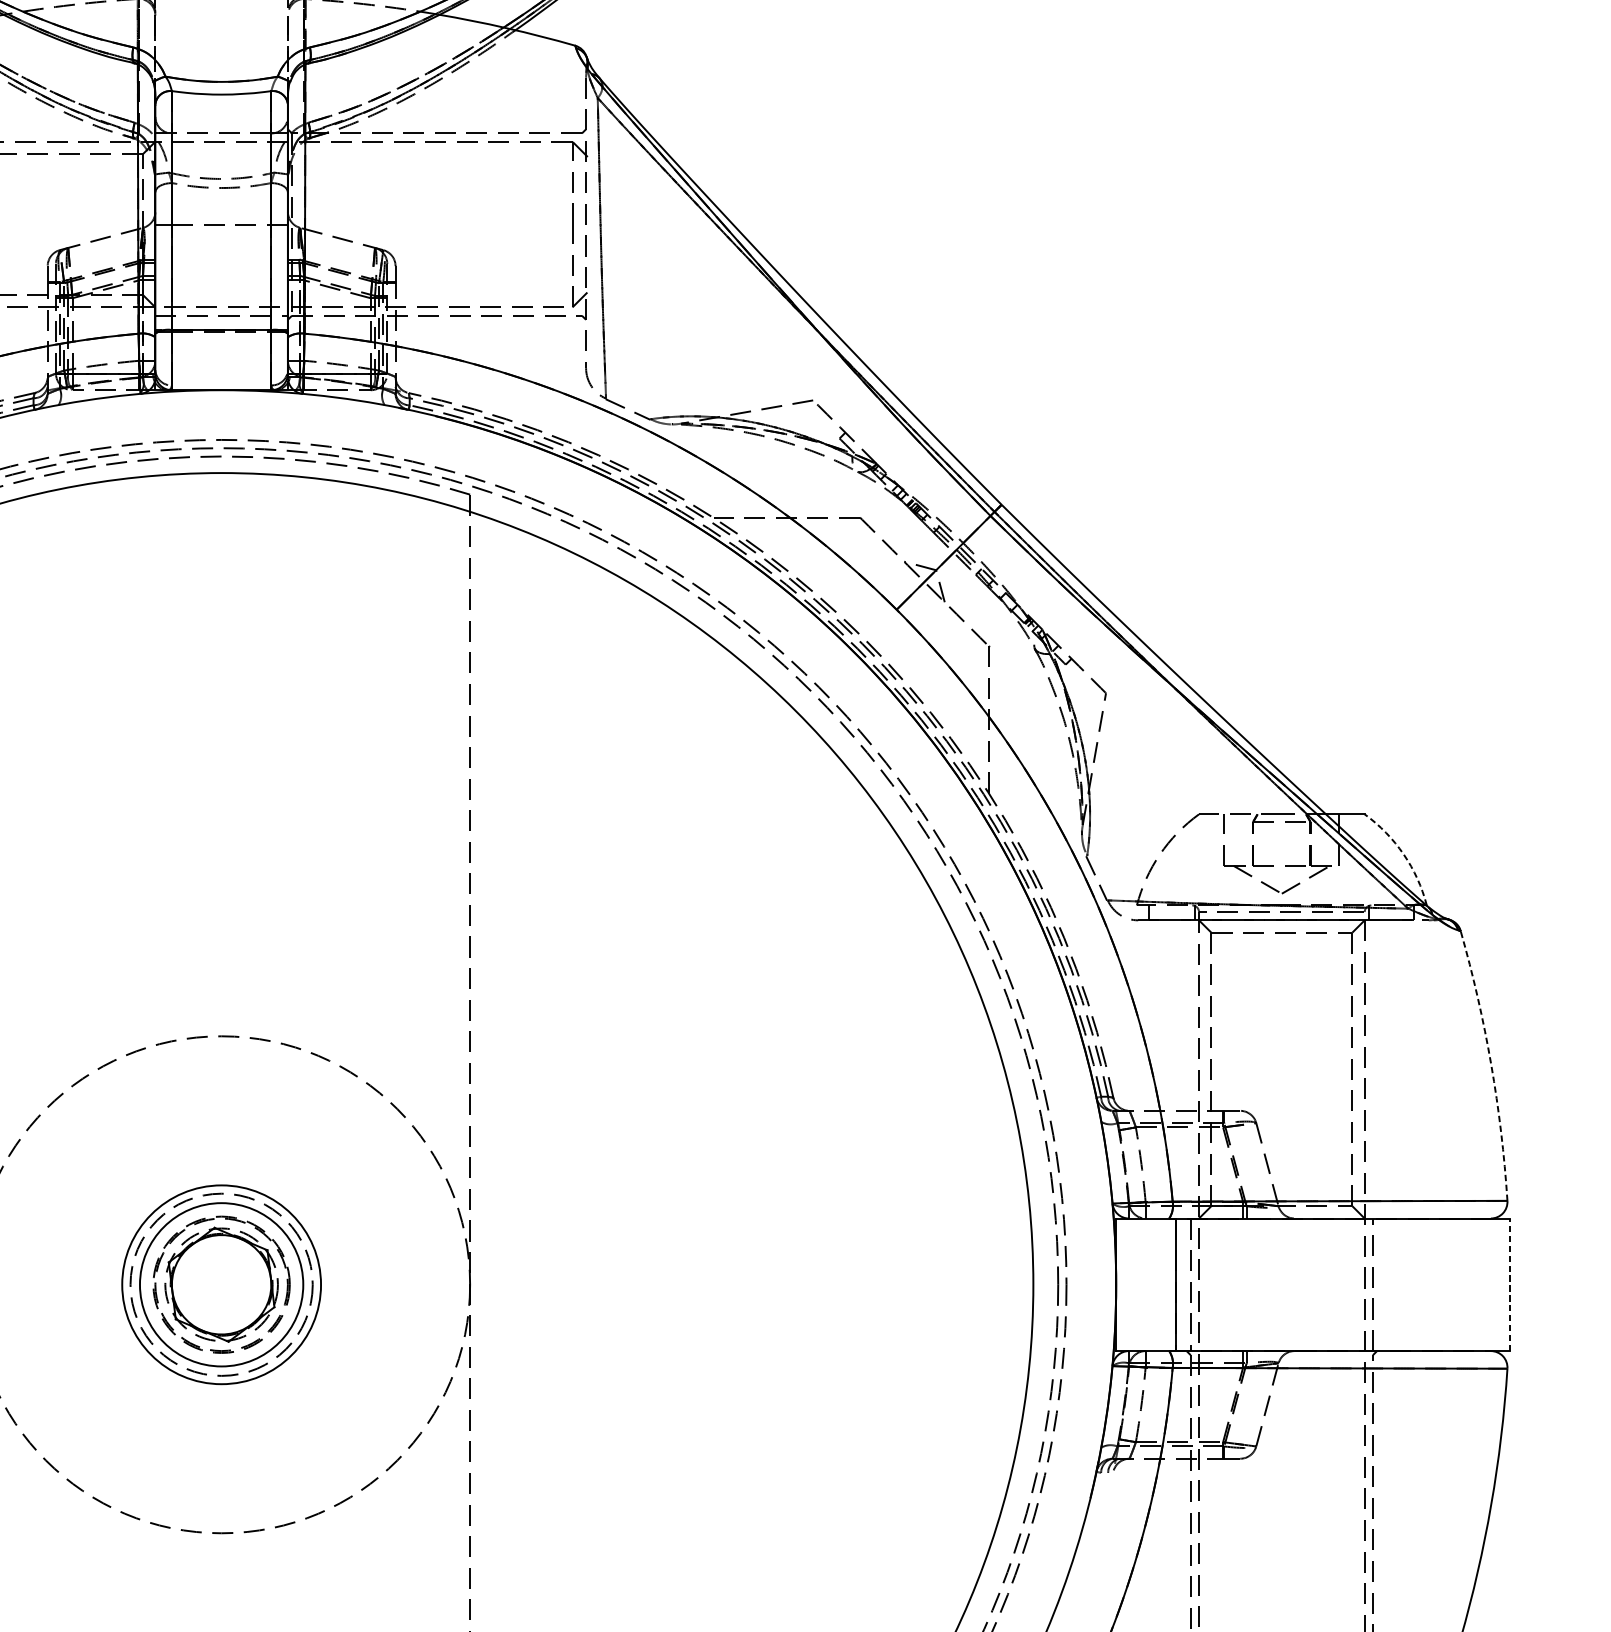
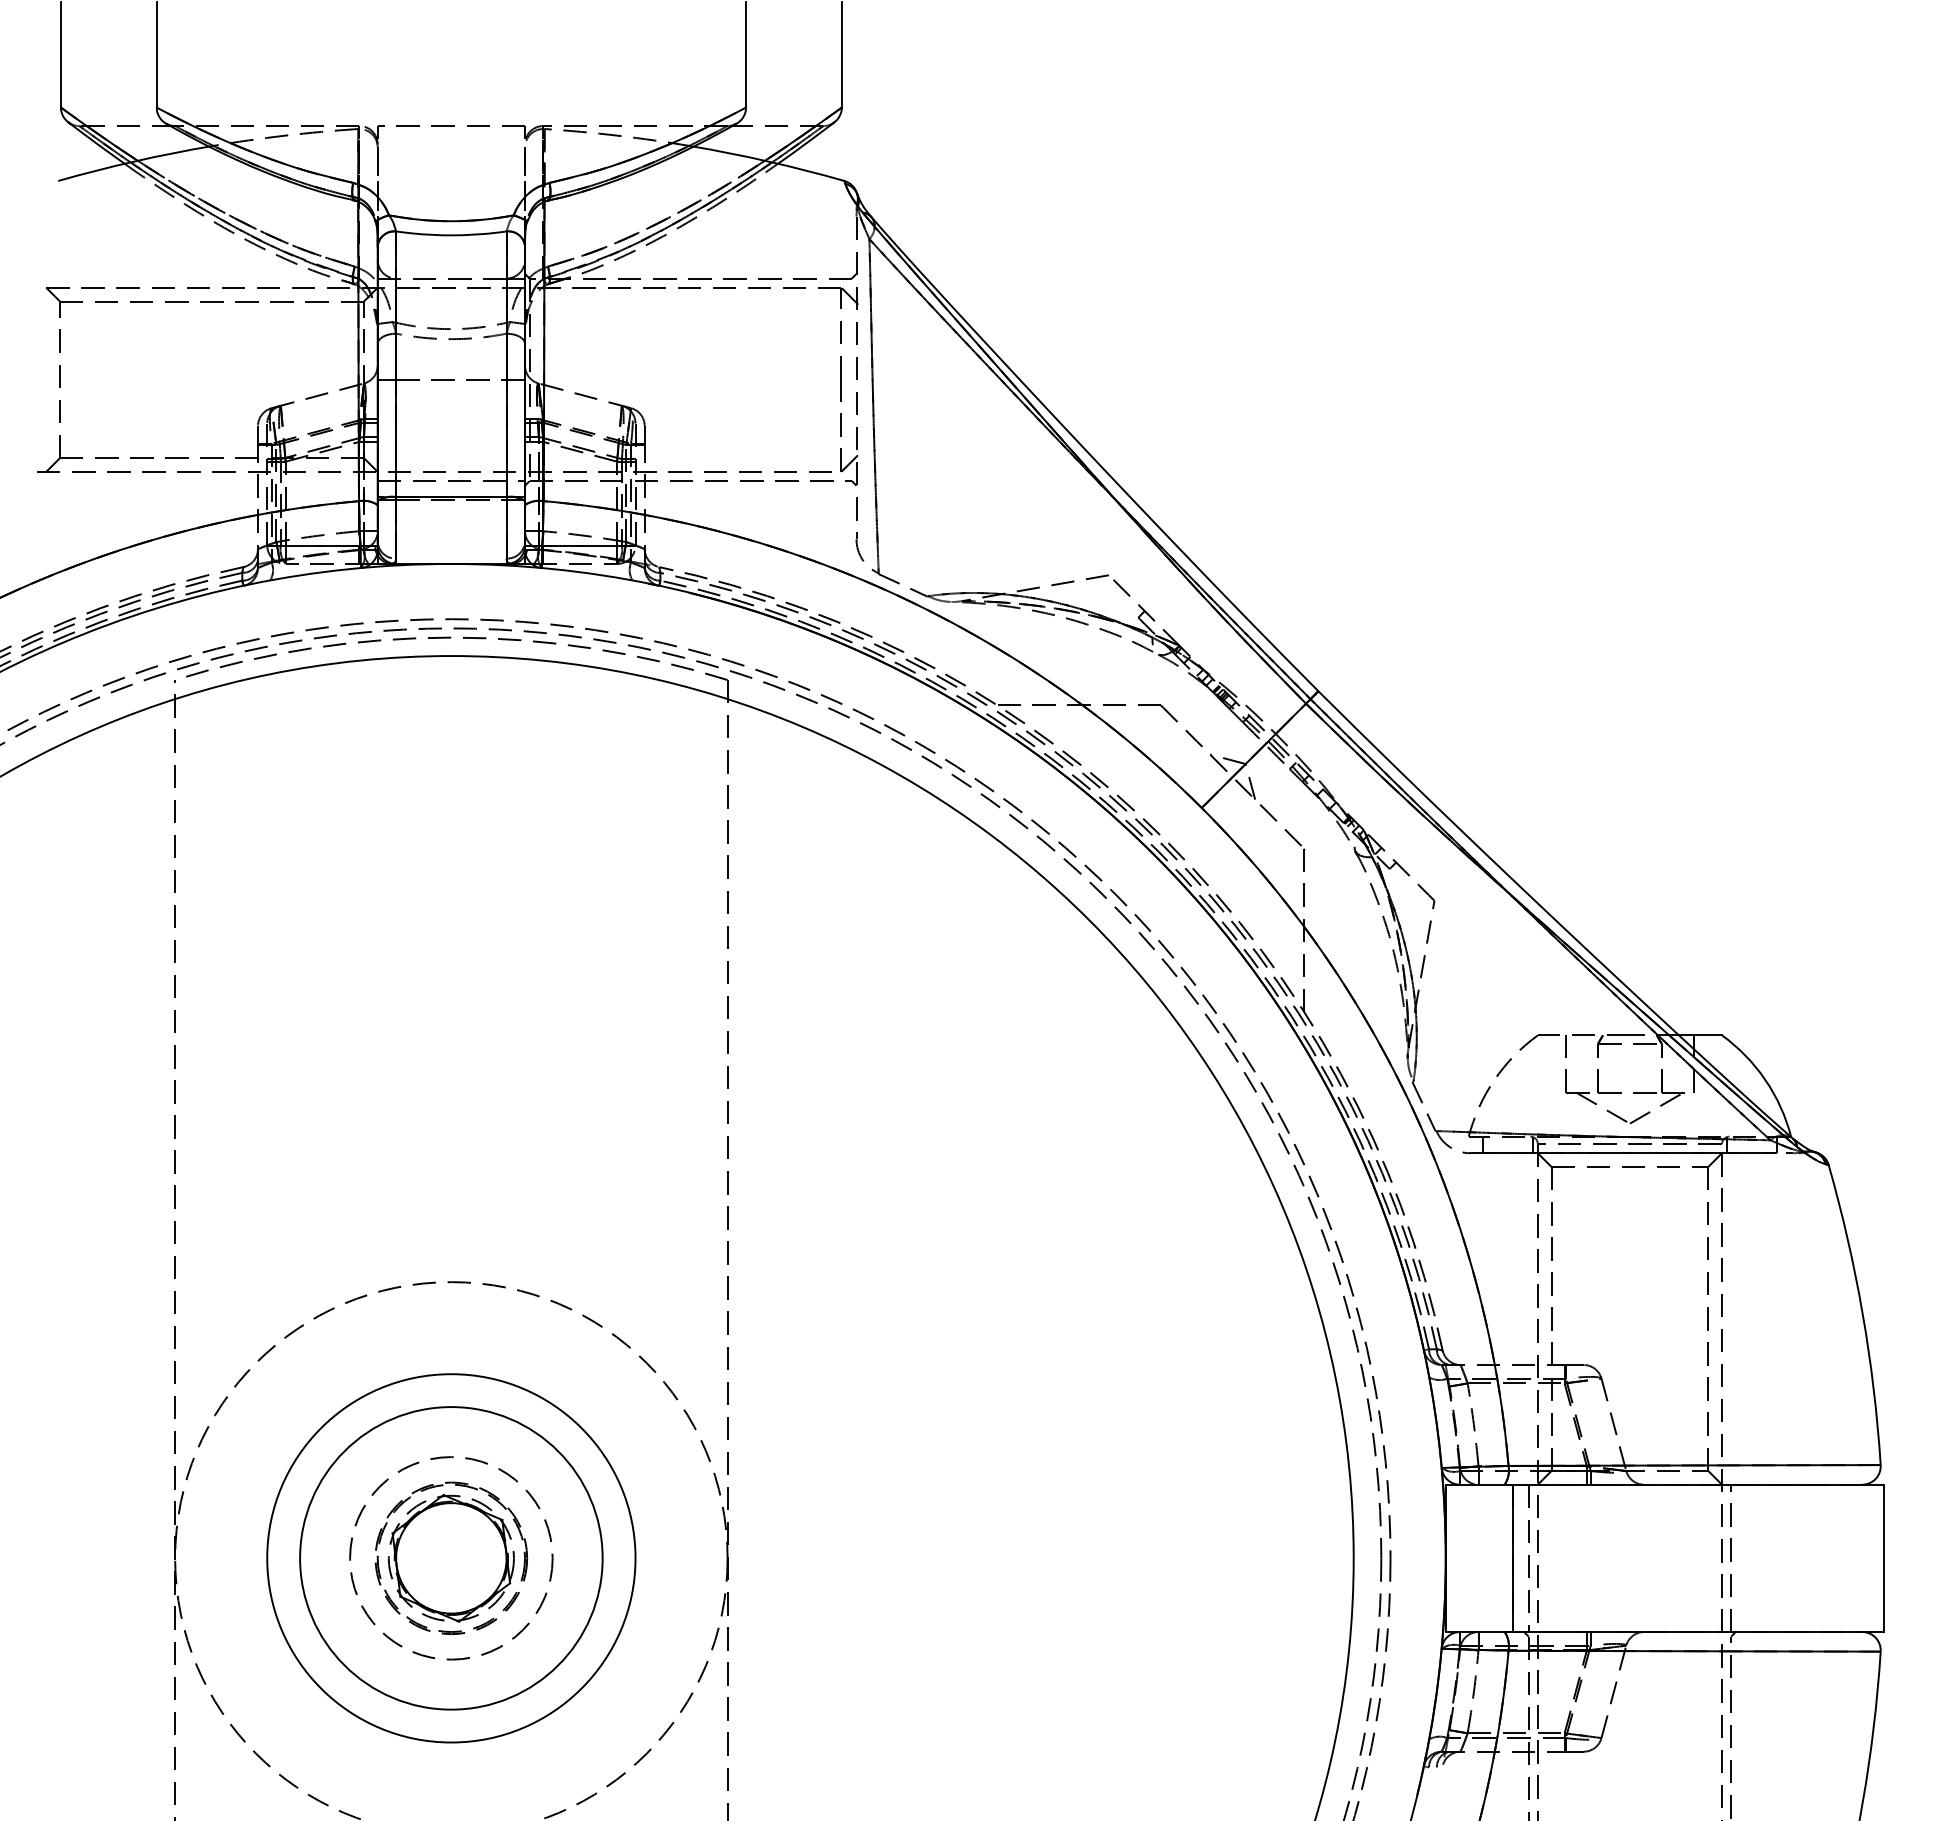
arc: (1403, 854) -> (1765, 1079), dashed -> solid
arc: (1491, 1064) -> (1862, 1313), dashed -> solid
circle: (221, 1284) -> (451, 1558), size x1.67
circle: (221, 1284) -> (451, 1558), size x1.67
line: (1509, 1284) -> (1883, 1558), dashed -> solid

